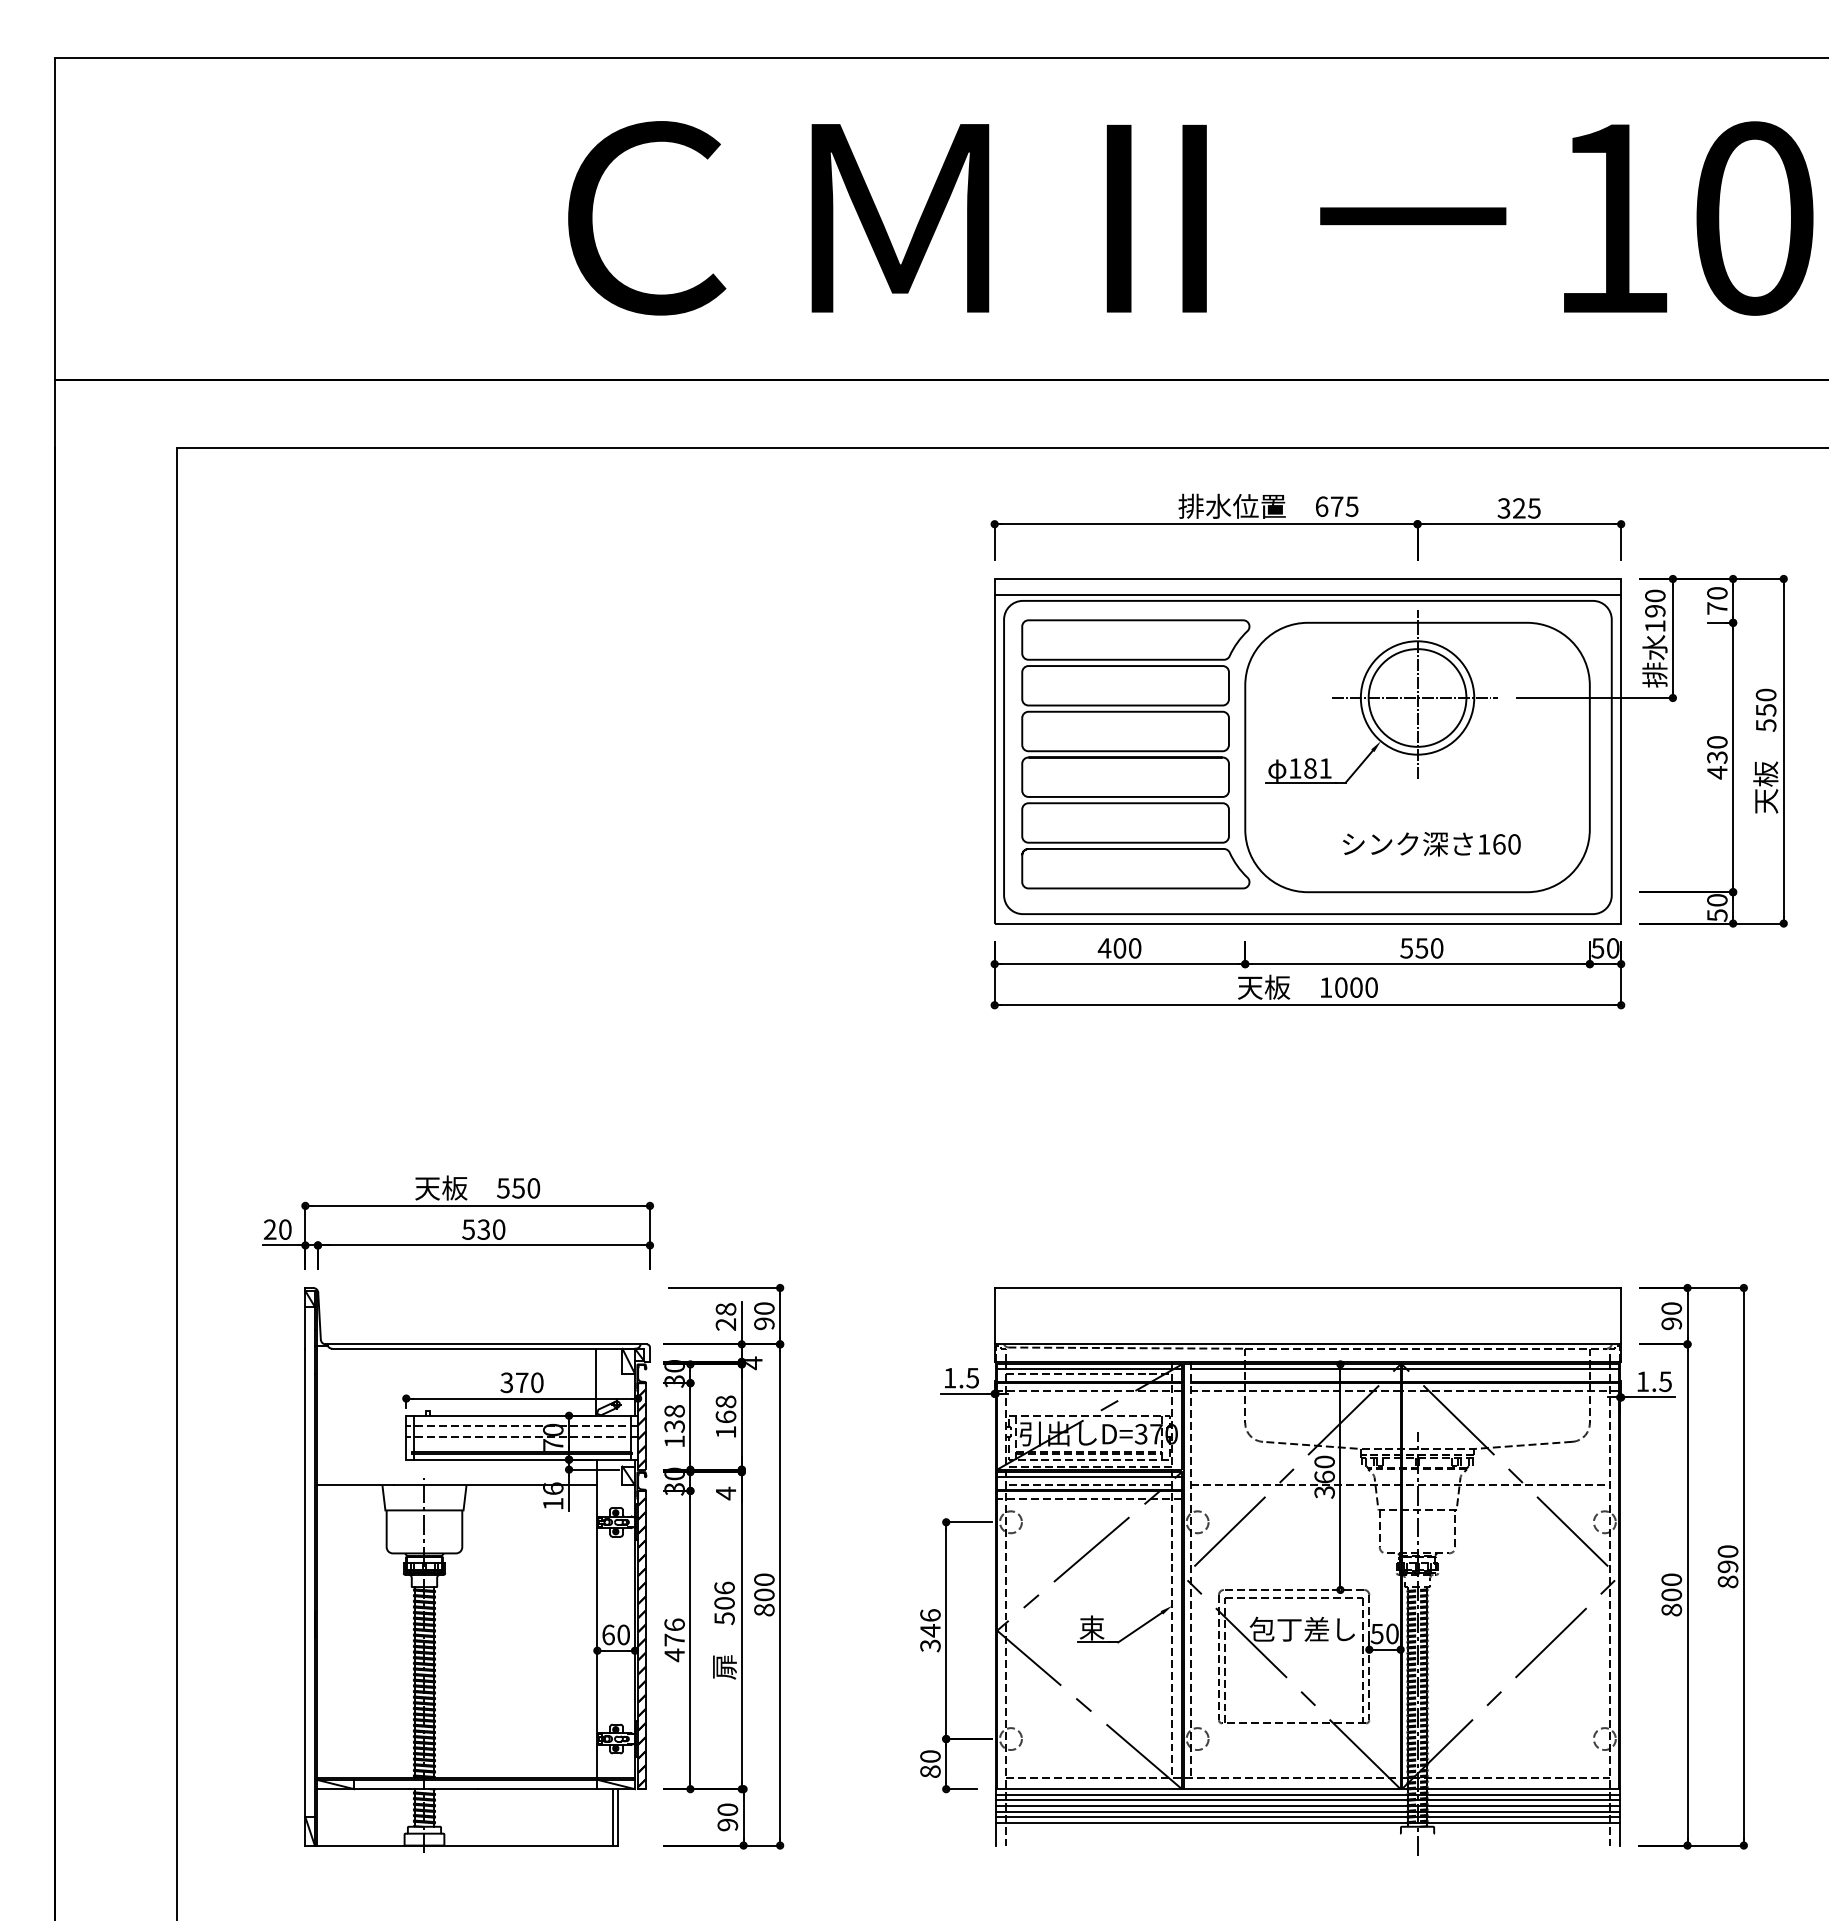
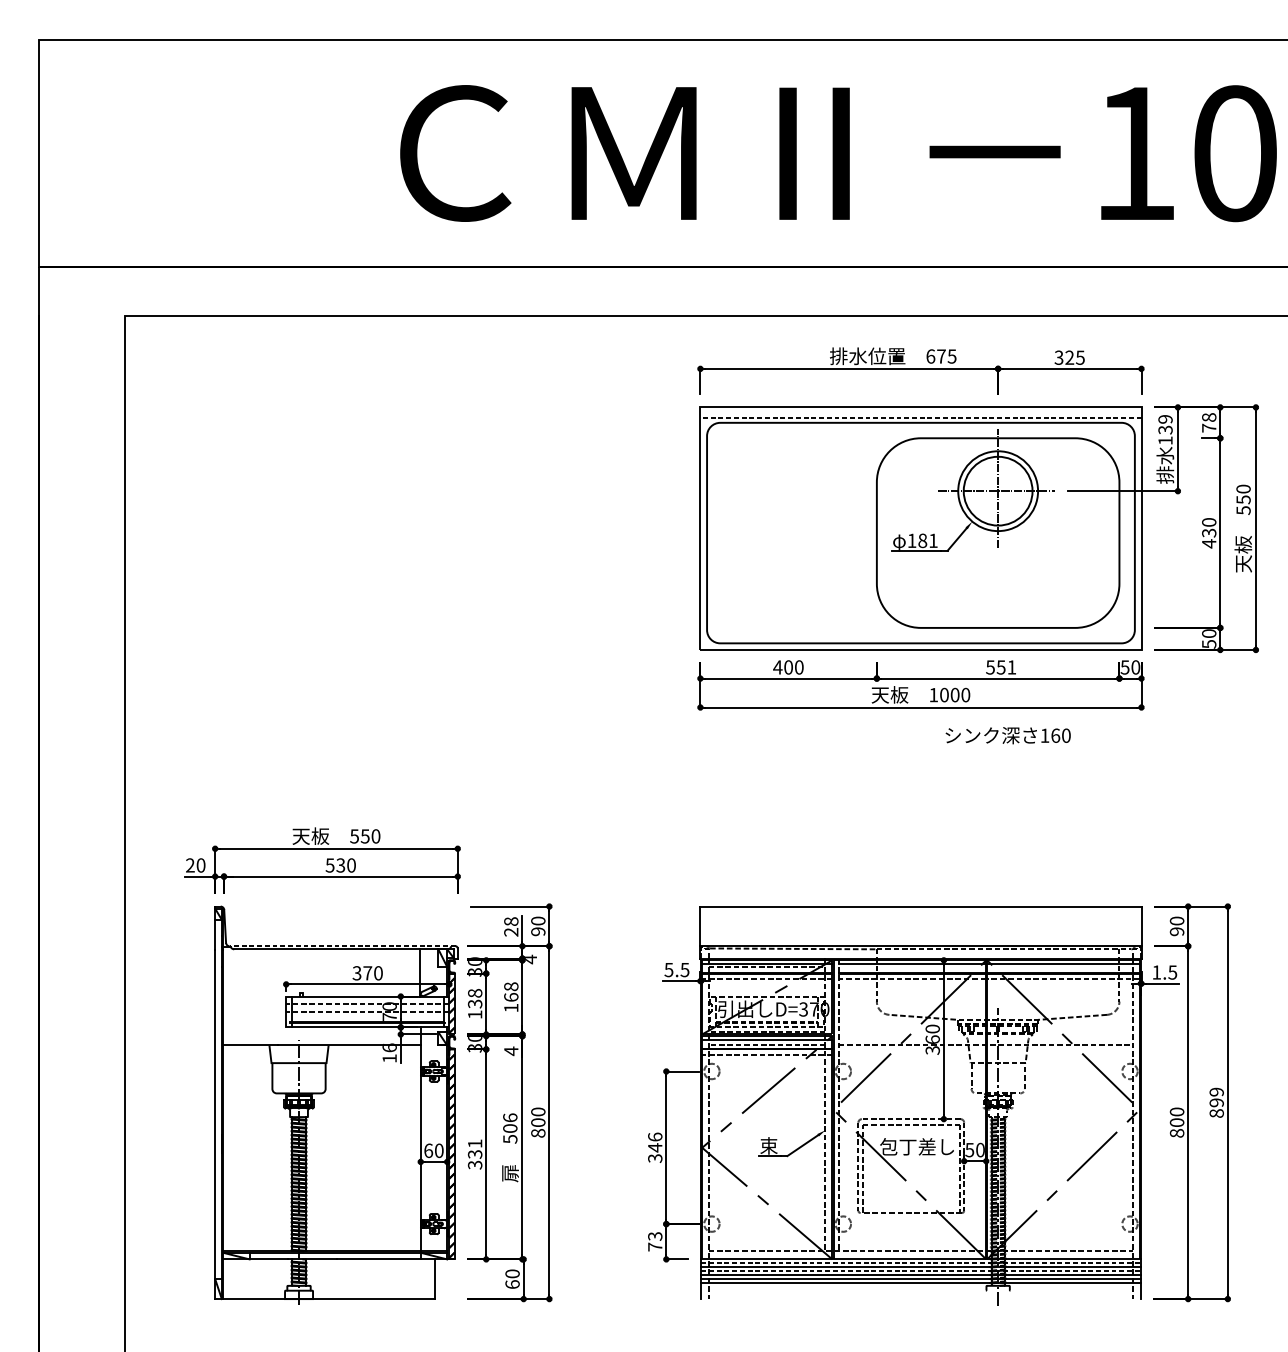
text: (1717, 593) -> (1209, 417), 70 -> 78
line: (1307, 594) -> (920, 418), solid -> dashed
text: (1655, 603) -> (1165, 424), 190 -> 139
part: (1135, 754) -> (799, 530), removed
text: (1431, 844) -> (1007, 735), moved
text: (1437, 948) -> (1012, 667), 550 -> 551
line: (486, 1344) -> (342, 946), solid -> dashed
text: (949, 1378) -> (668, 970), 1.5 -> 5.5
text: (1727, 1551) -> (1216, 1092), 890 -> 899
text: (674, 1640) -> (475, 1154), 476 -> 331
text: (930, 1763) -> (655, 1241), 80 -> 73
line: (1308, 1794) -> (921, 1263), solid -> dashed
line: (1308, 1806) -> (921, 1271), solid -> dashed
line: (613, 1817) -> (432, 1279), removed
text: (727, 1824) -> (512, 1284), 90 -> 60

